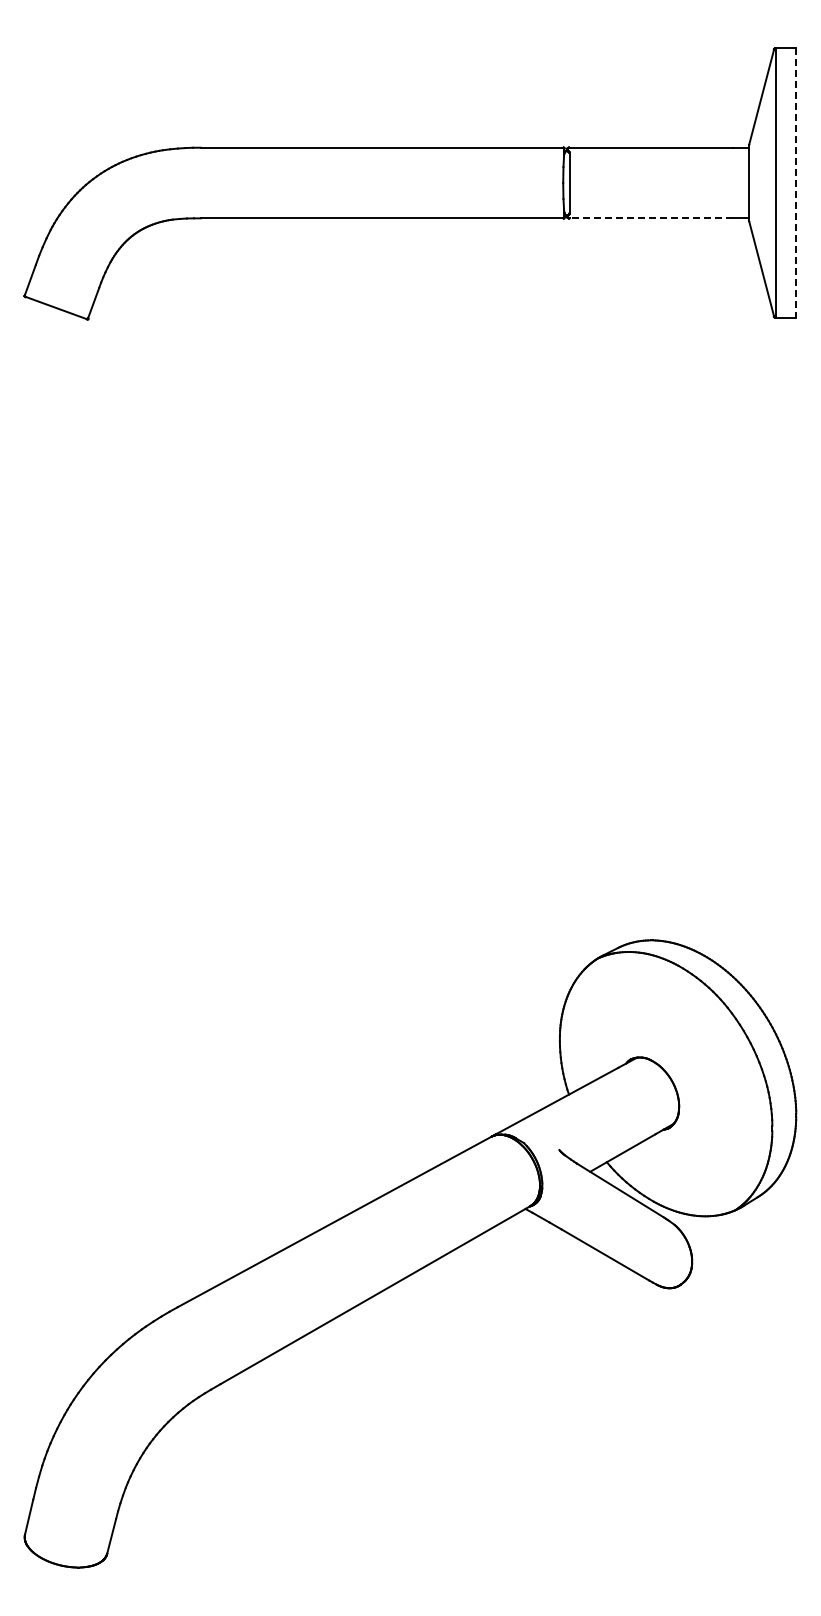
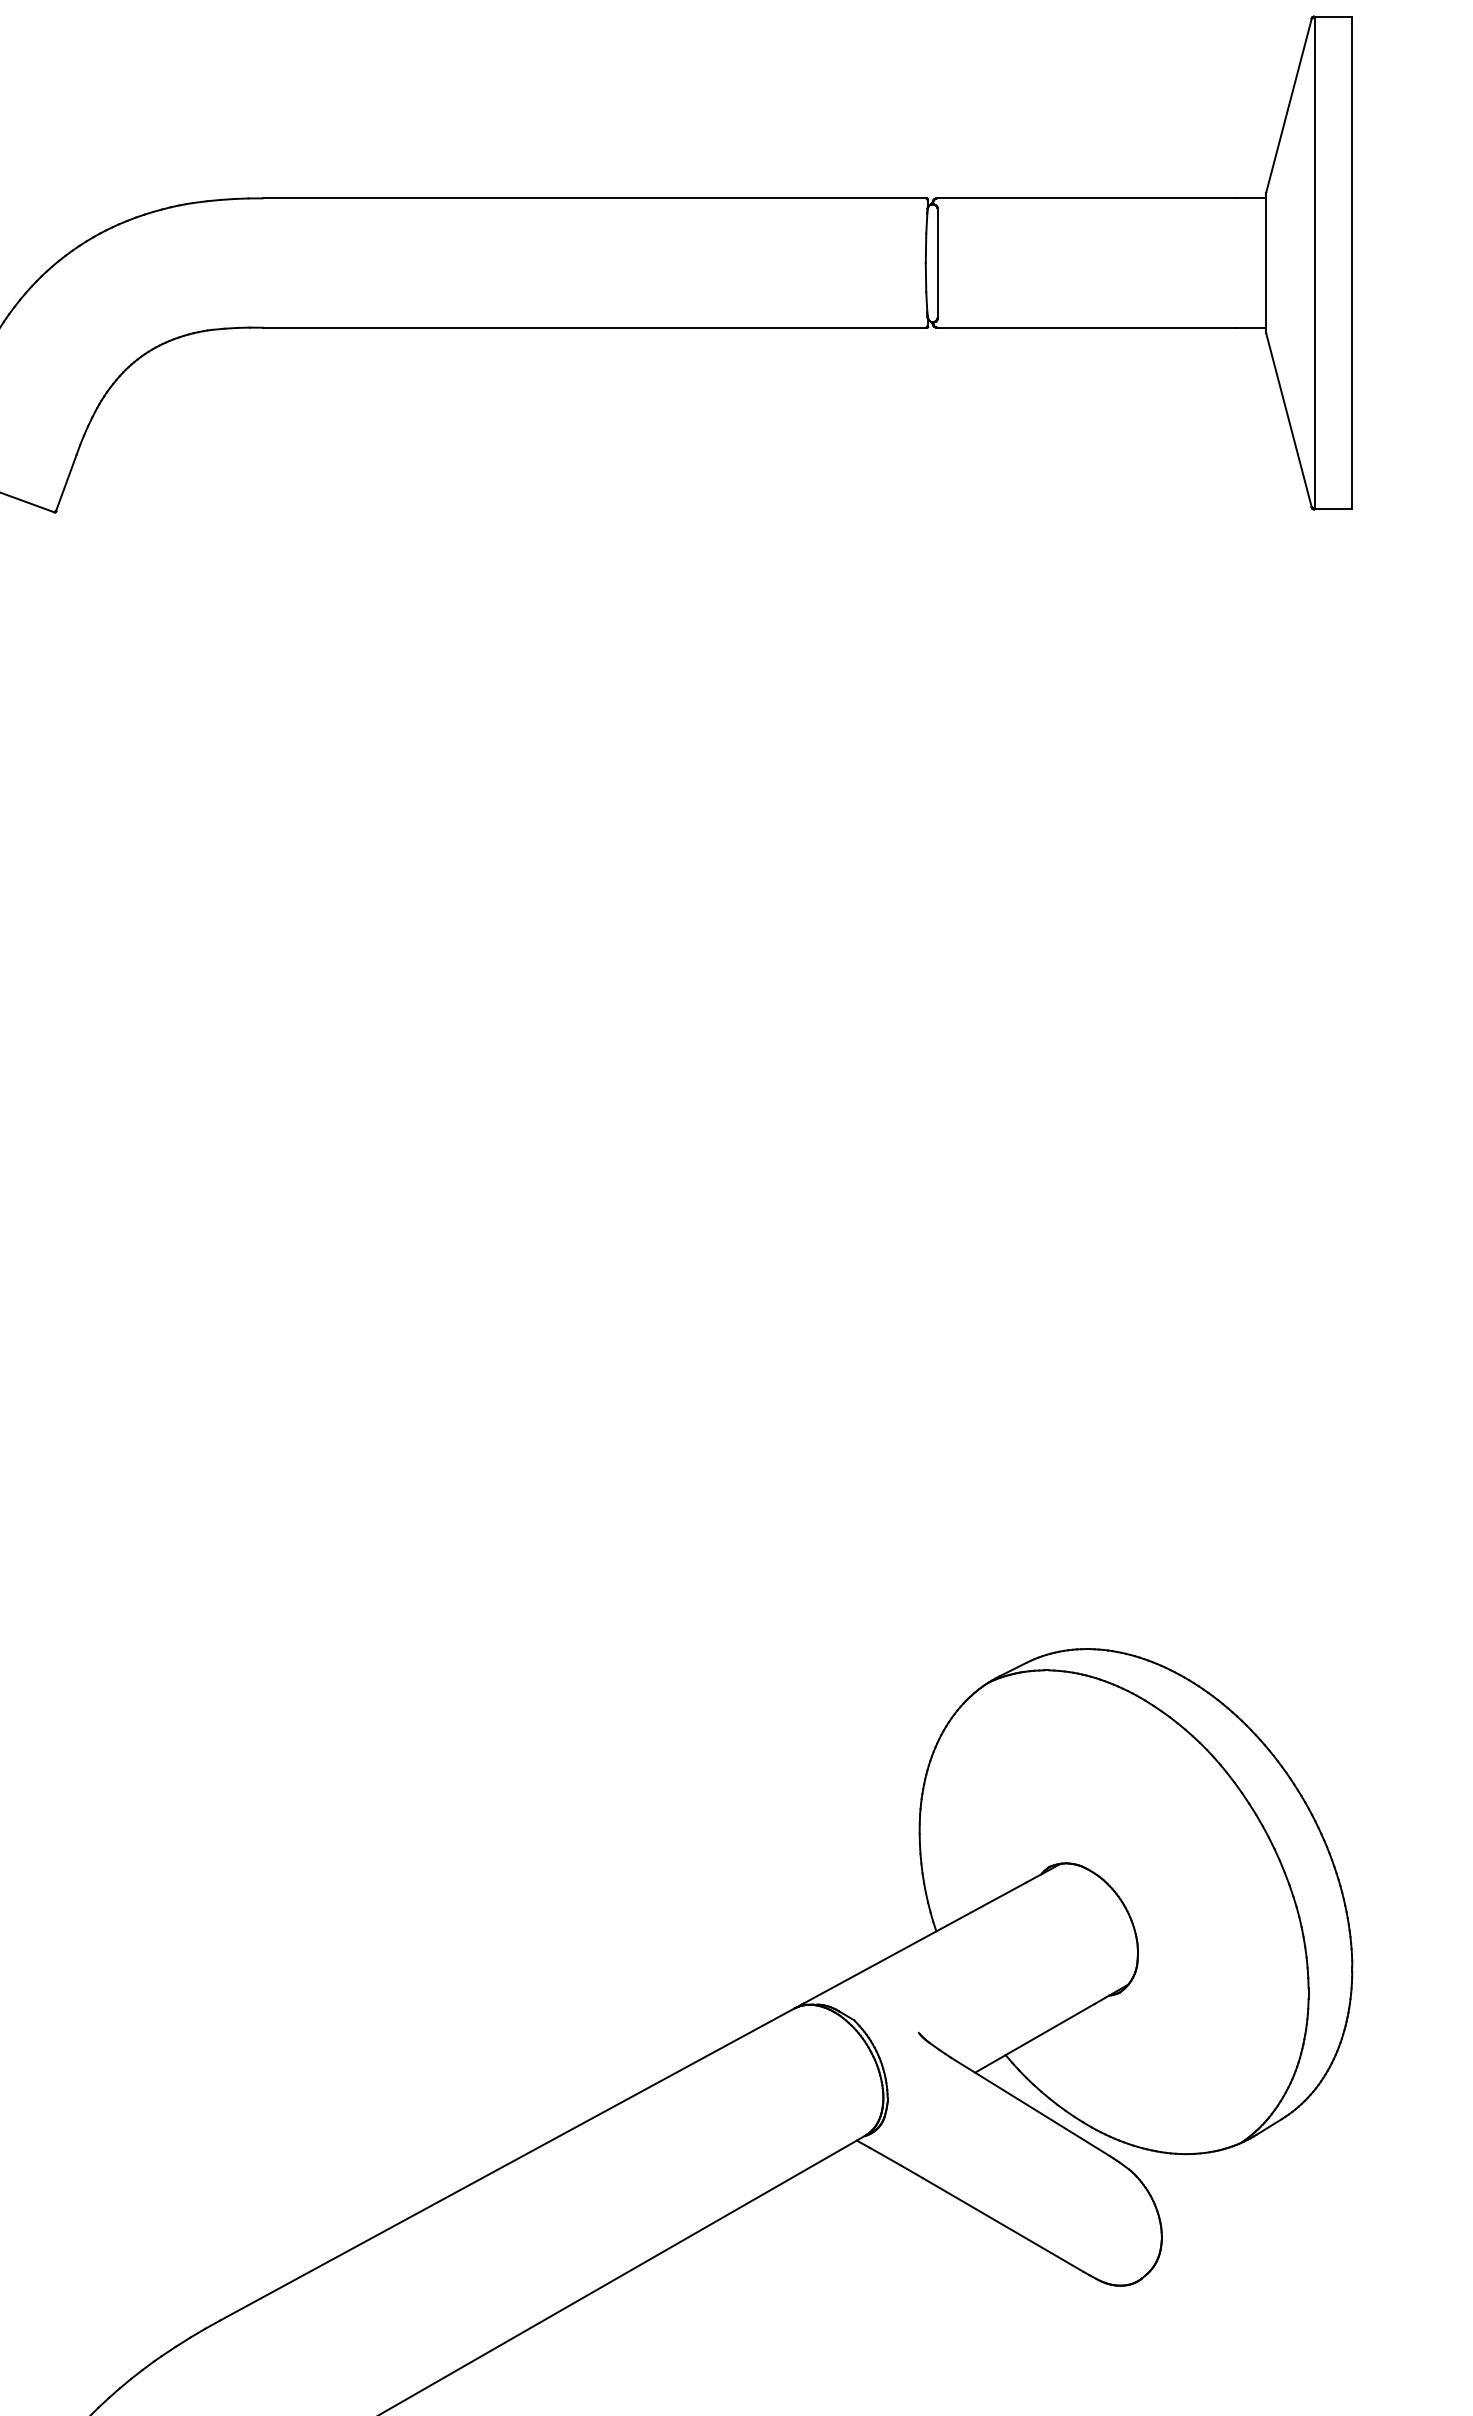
line: (796, 183) -> (1352, 263), dashed -> solid
line: (651, 218) -> (1087, 327), dashed -> solid

